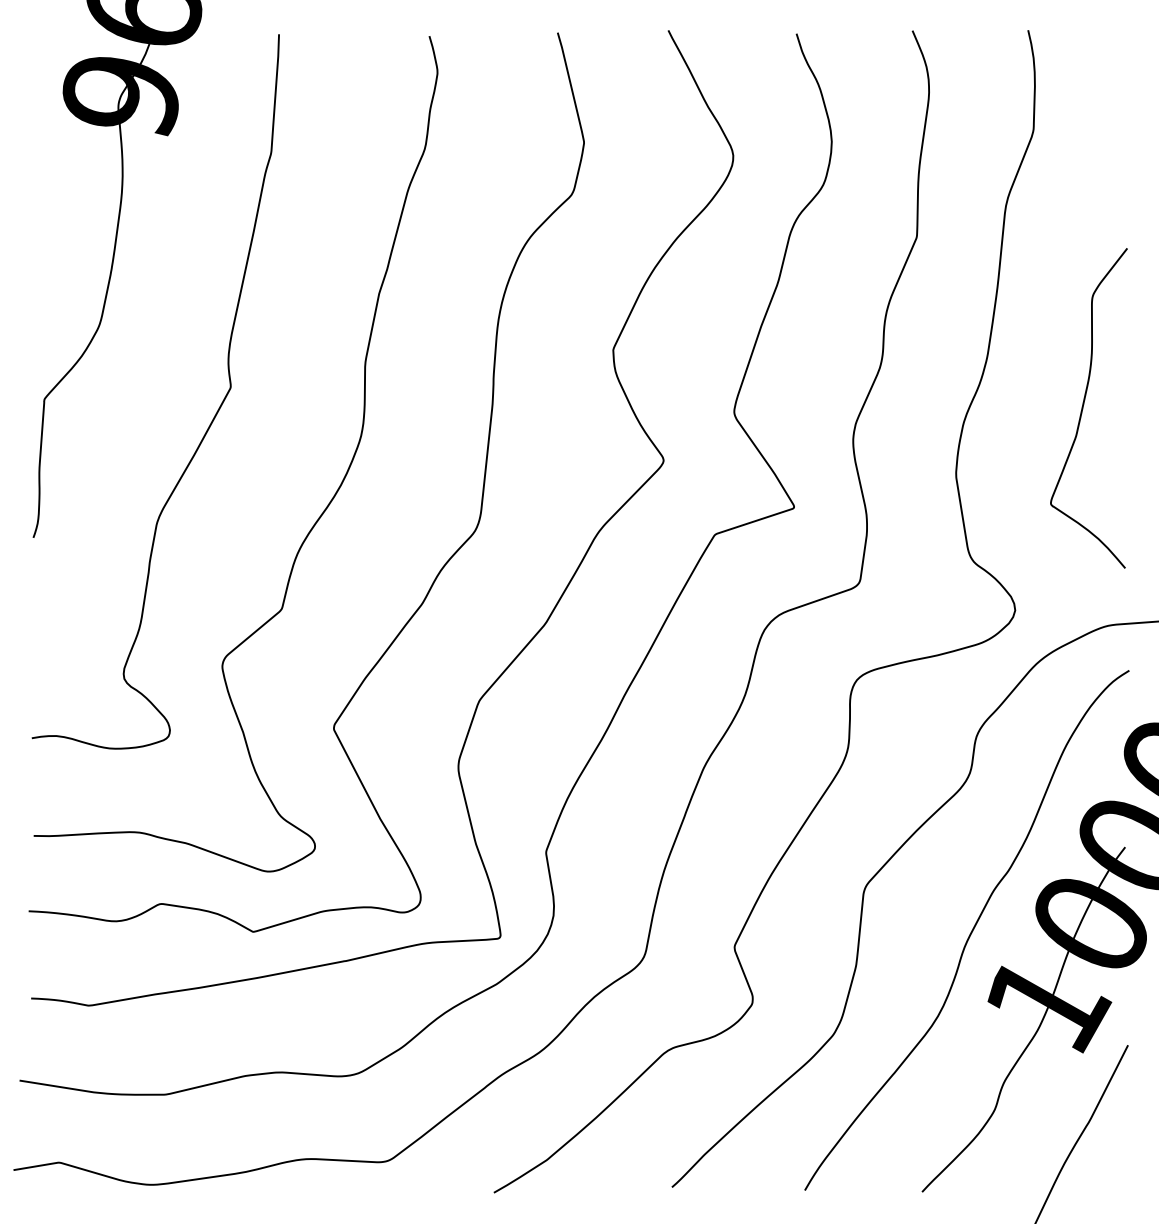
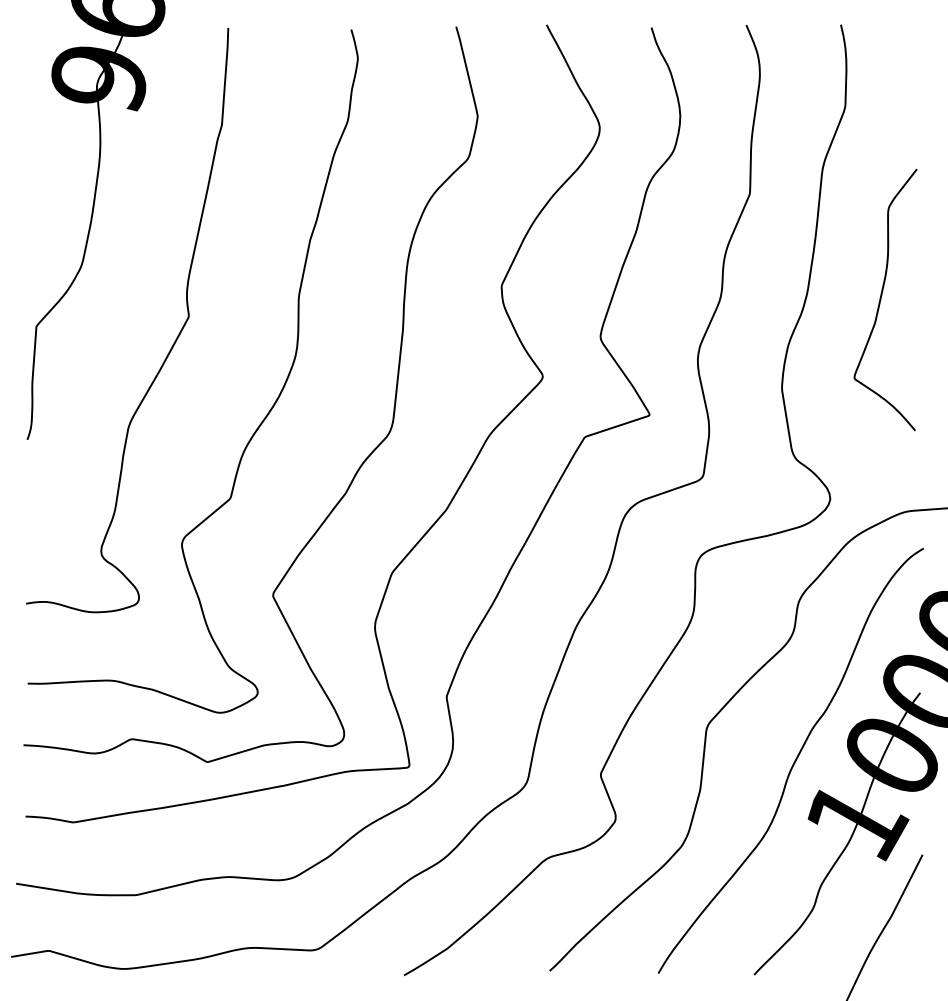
curve: (1083, 407) -> (881, 299), moved

